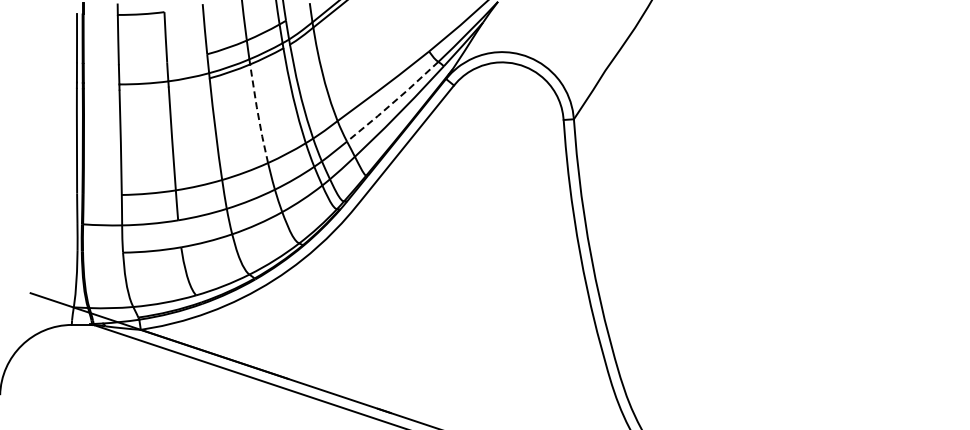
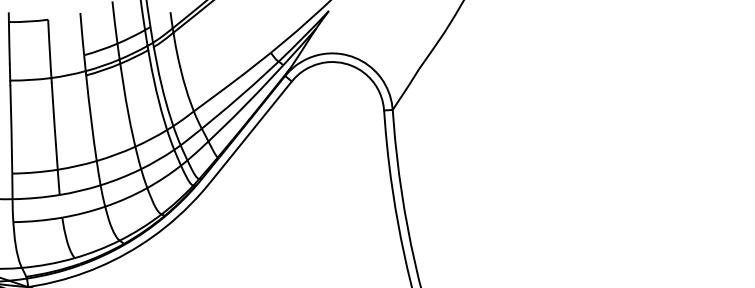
line: (392, 103) -> (240, 96), dashed -> solid
line: (258, 113) -> (127, 105), dashed -> solid

